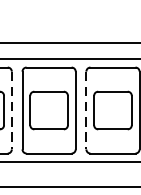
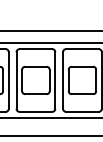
line: (11, 111) -> (8, 81), dashed -> solid
line: (86, 111) -> (63, 81), dashed -> solid

